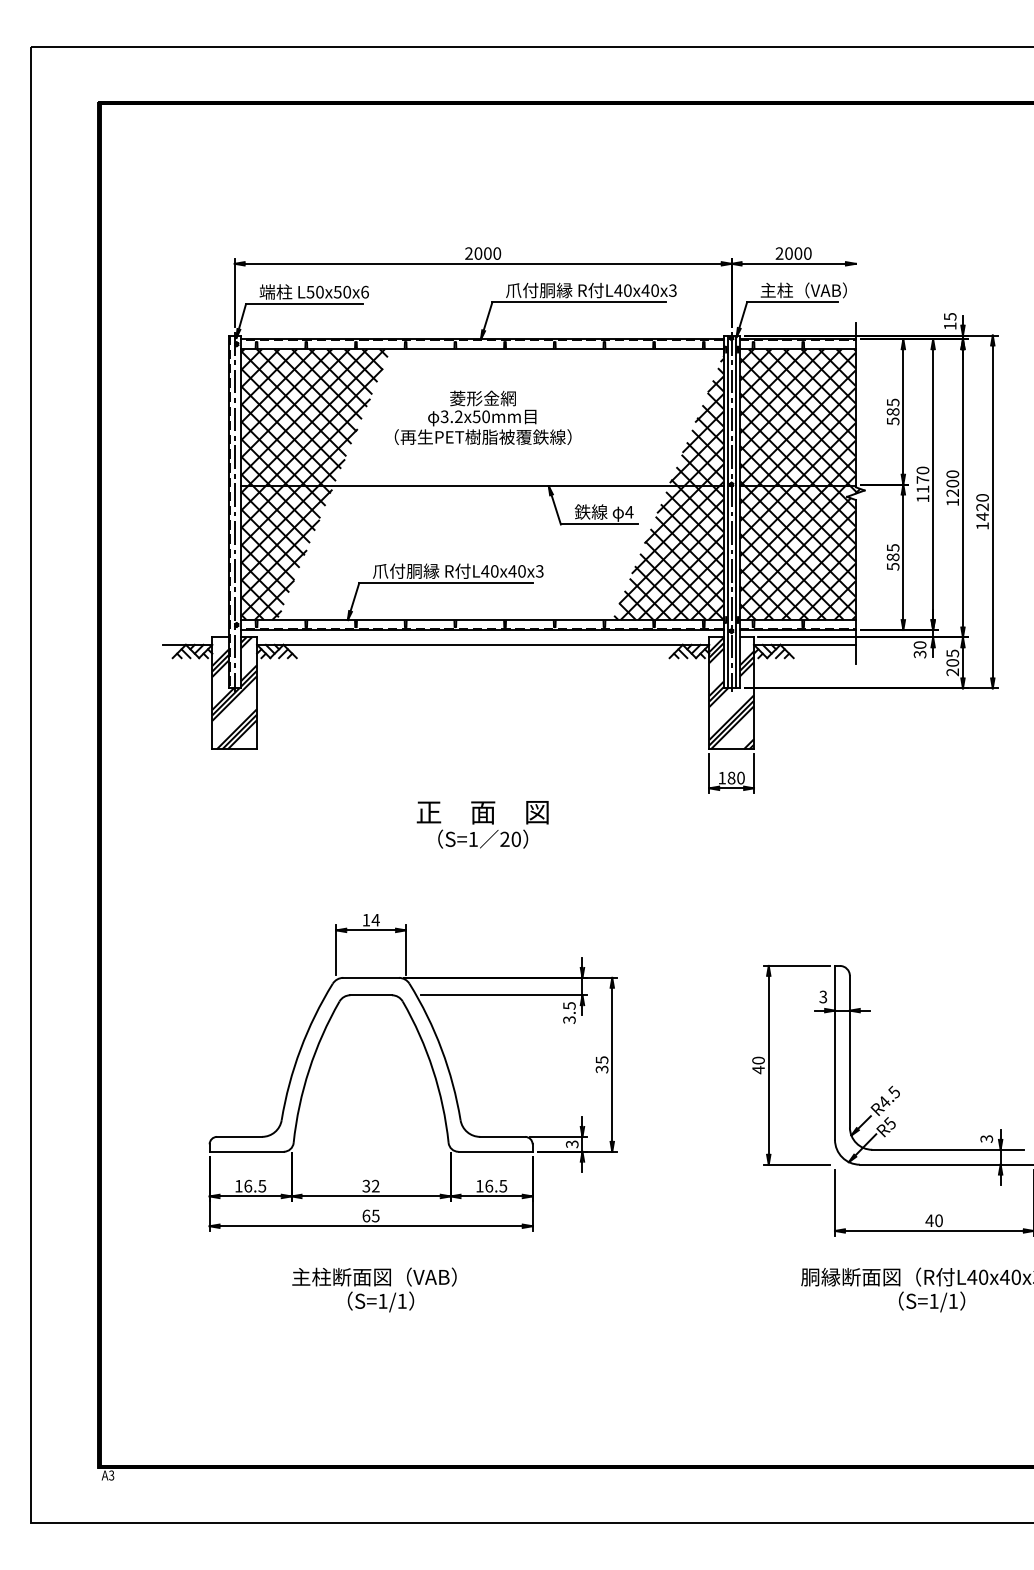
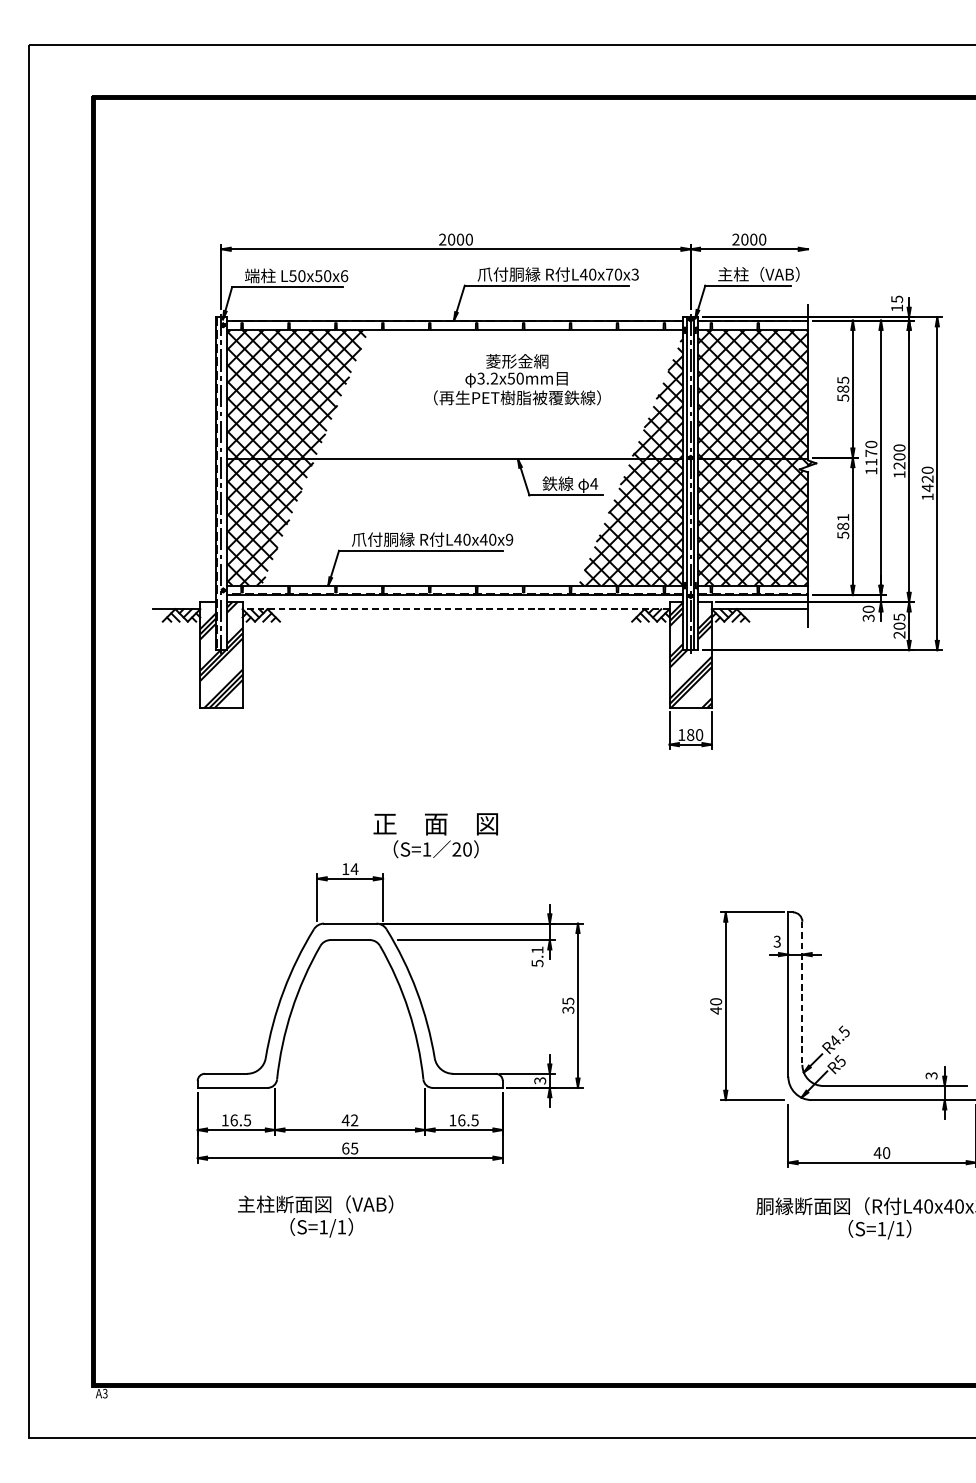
text: (645, 290) -> (609, 274), L40x40x3 -> L40x70x3
text: (482, 417) -> (516, 379), moved
text: (893, 547) -> (843, 517), 585 -> 581
text: (539, 571) -> (509, 539), L40x40x3 -> L40x40x9
line: (482, 644) -> (455, 608), solid -> dashed
text: (482, 824) -> (435, 835), moved
text: (569, 1012) -> (537, 956), 3.5 -> 5.1
line: (849, 1051) -> (802, 993), solid -> dashed
text: (366, 1185) -> (345, 1119), 32 -> 42
text: (374, 1289) -> (315, 1216), moved

